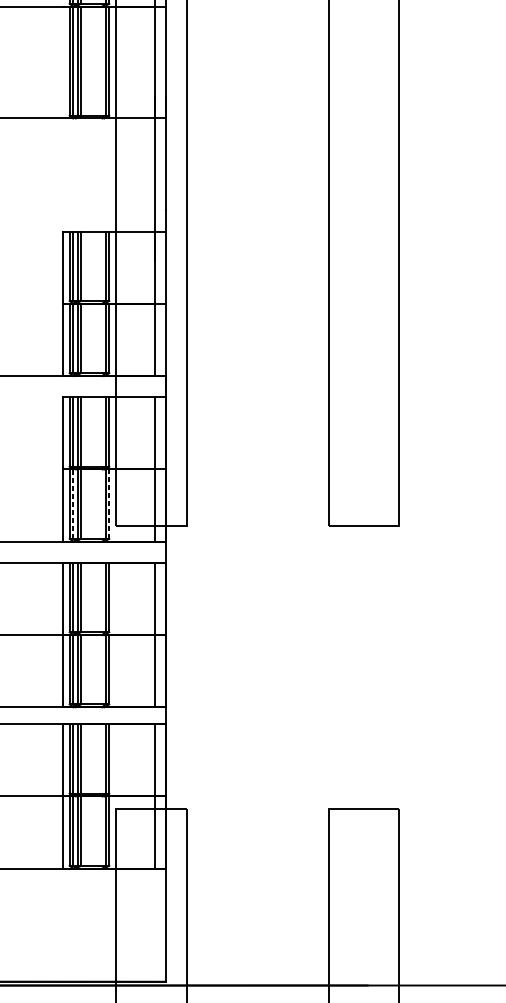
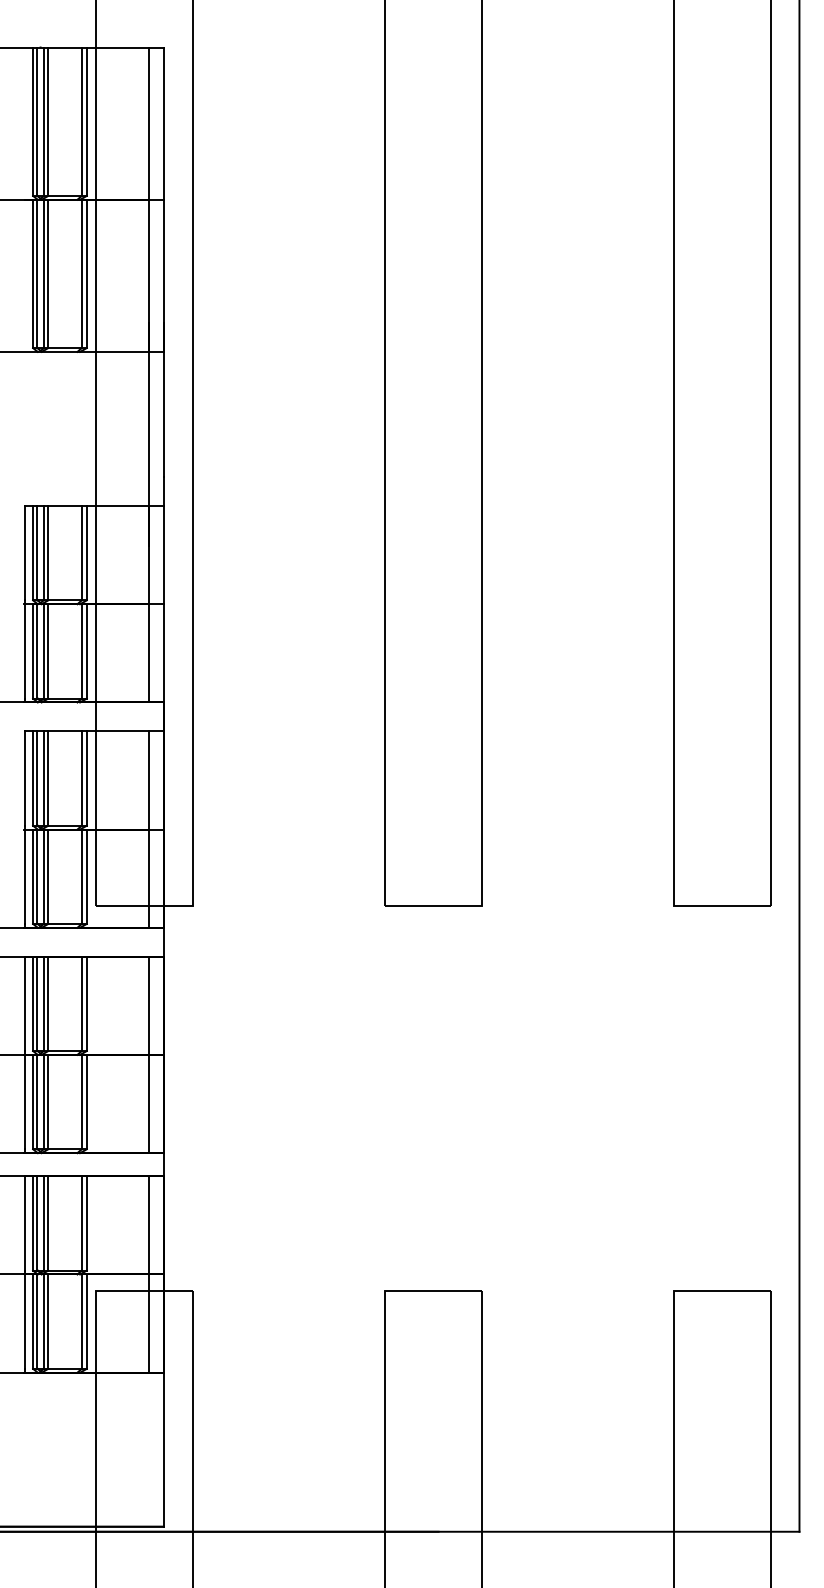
line: (108, 503) -> (86, 876), dashed -> solid
line: (72, 504) -> (37, 877), dashed -> solid

